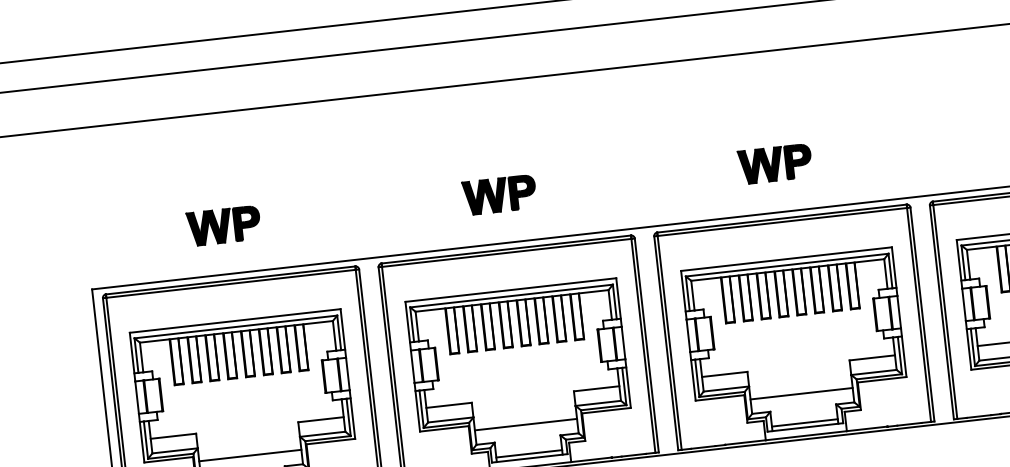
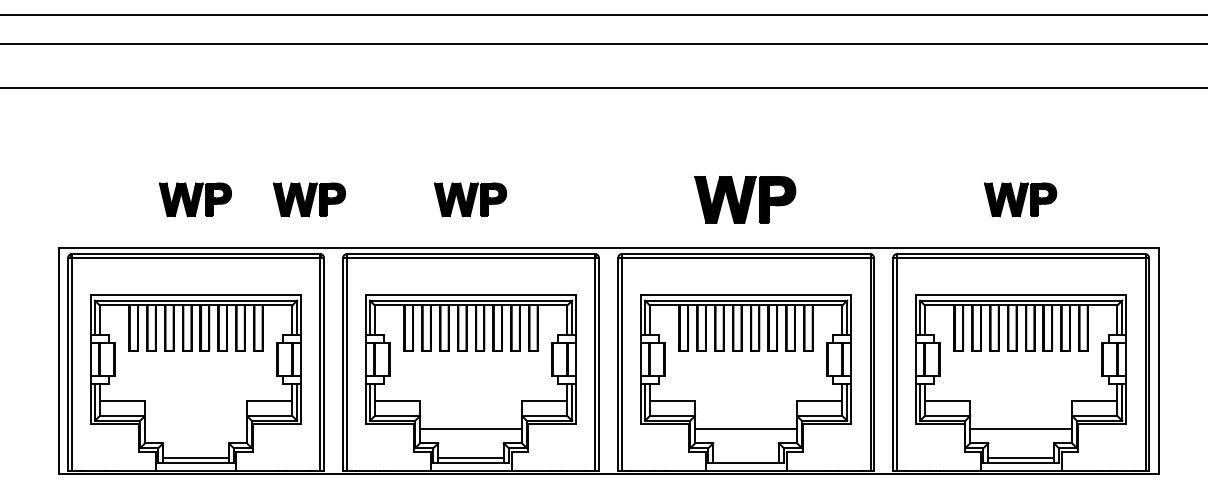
part: (775, 163) -> (745, 199), size x1.4
part: (338, 212) -> (309, 199), added
line: (804, 423) -> (745, 458), removed
line: (250, 455) -> (196, 428), removed

